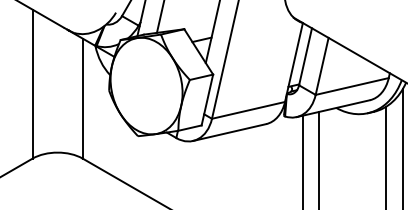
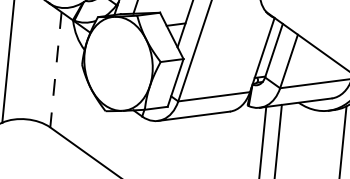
line: (82, 99) -> (55, 70), solid -> dashed

